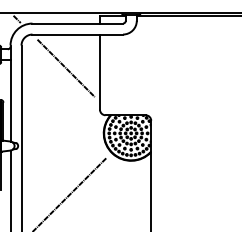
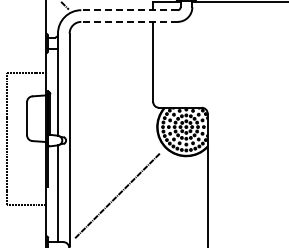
line: (77, 23) -> (129, 10), solid -> dashed
line: (77, 34) -> (129, 21), solid -> dashed
line: (65, 68) -> (116, 57), removed

